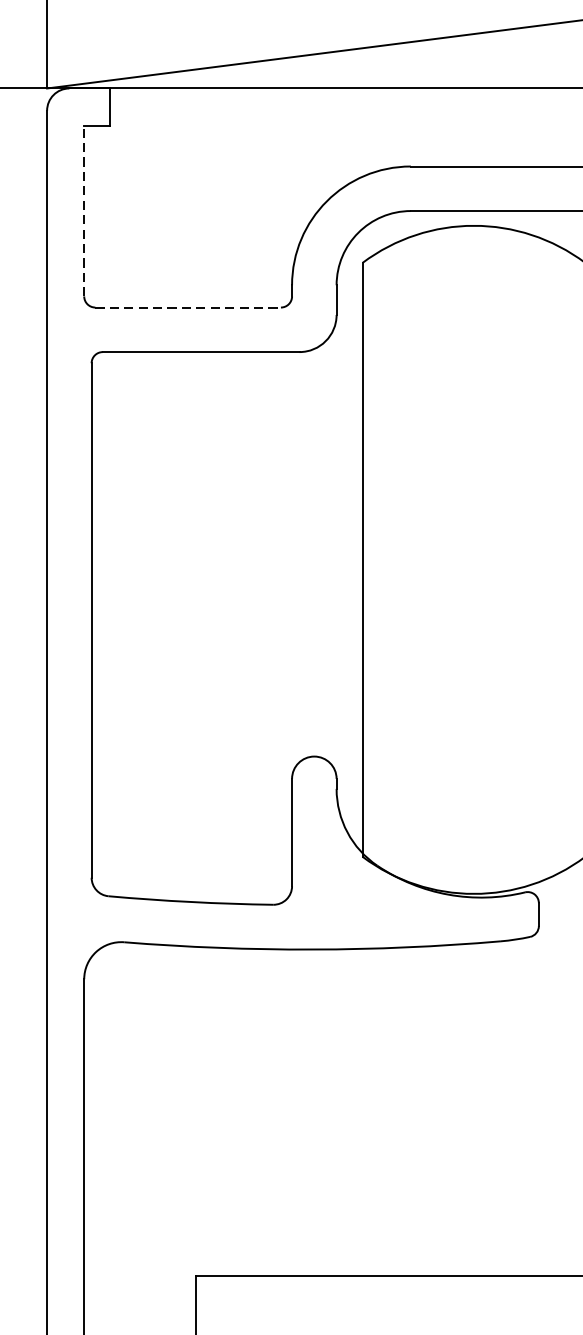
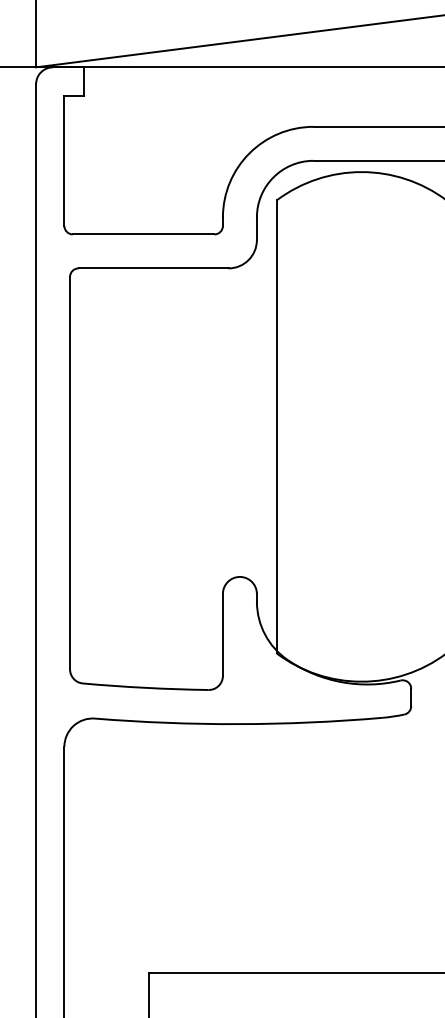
line: (84, 210) -> (64, 160), dashed -> solid
line: (187, 307) -> (143, 234), dashed -> solid

